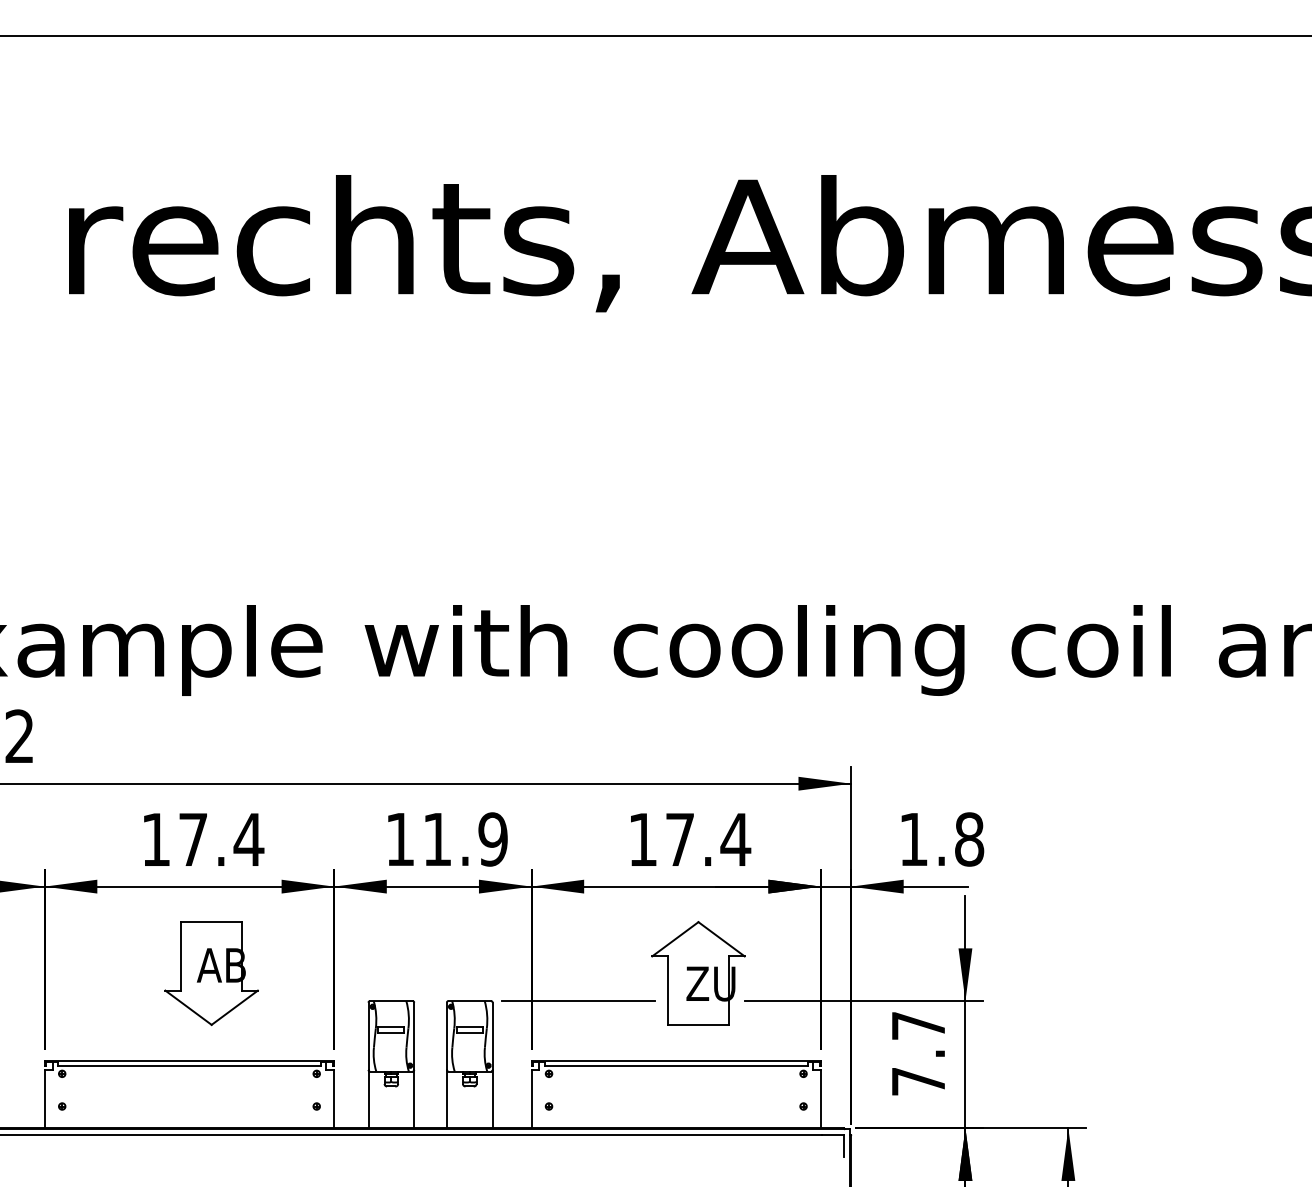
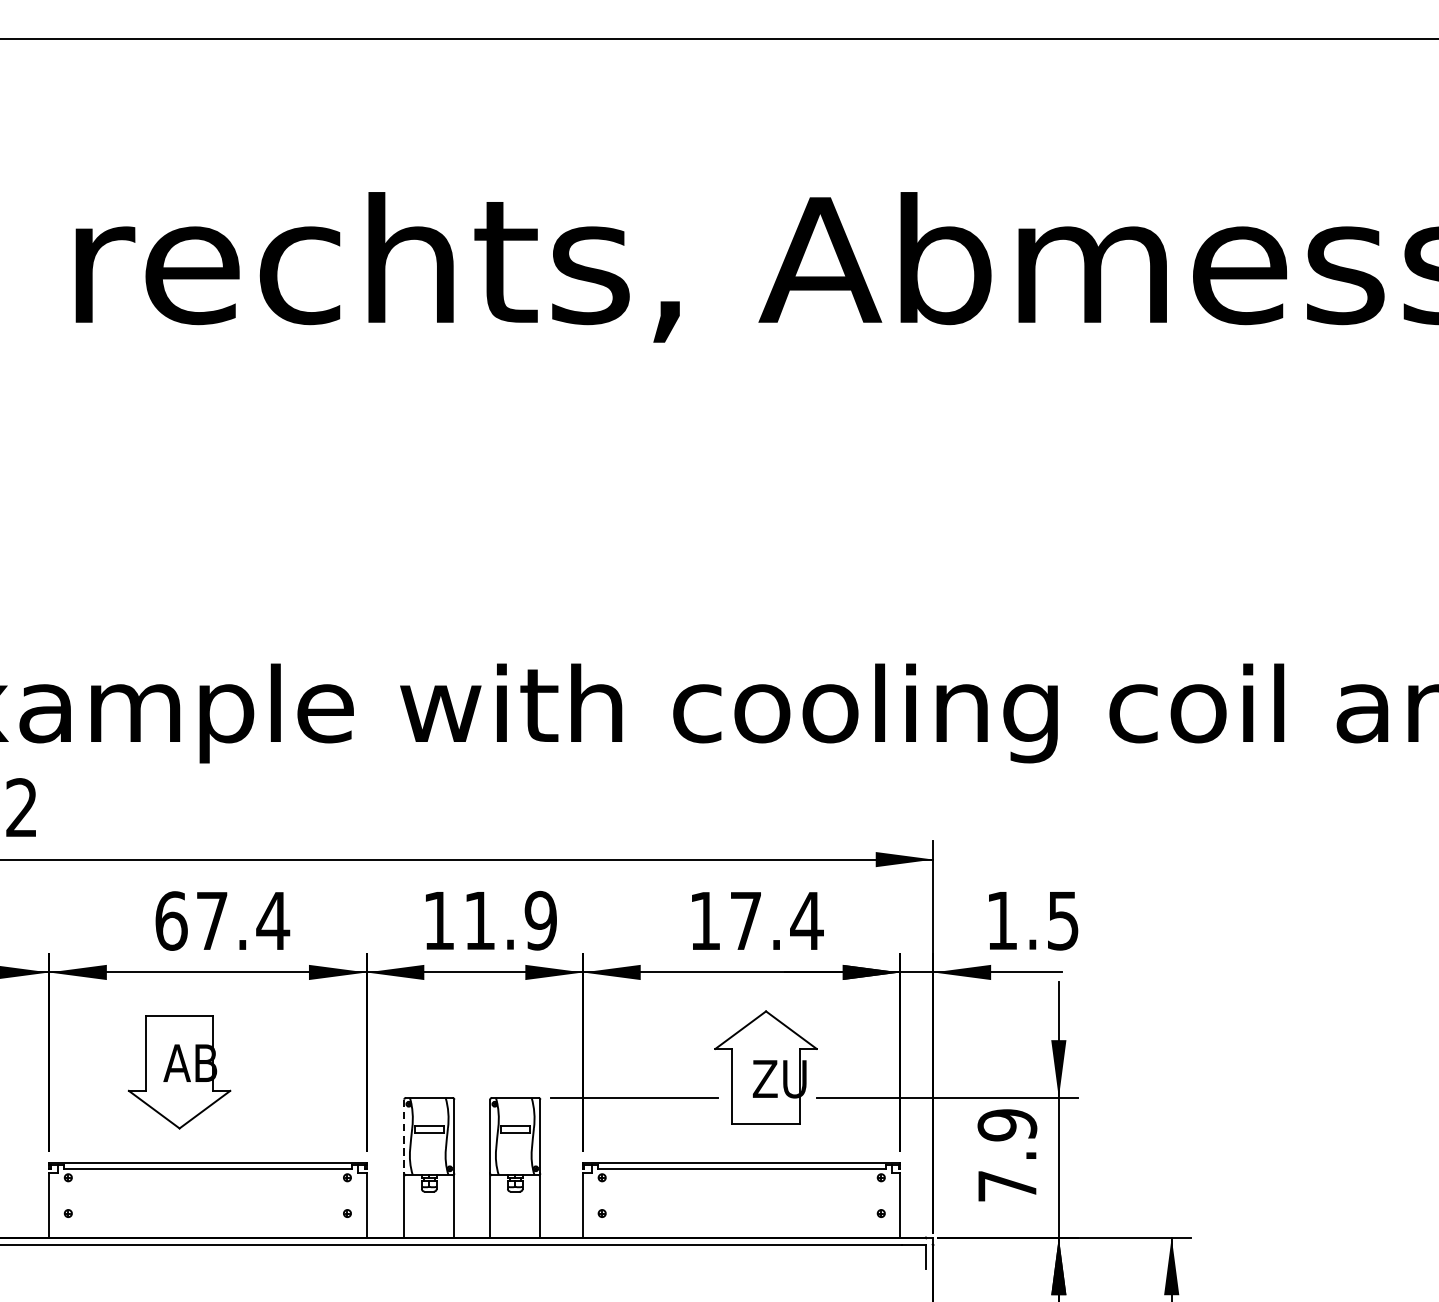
text: (156, 839) -> (171, 920), 17.4 -> 67.4
text: (969, 839) -> (1063, 920), 1.8 -> 1.5
part: (211, 973) -> (179, 1072), moved
text: (918, 1025) -> (1007, 1124), 7.7 -> 7.9
line: (368, 1036) -> (404, 1136), solid -> dashed

